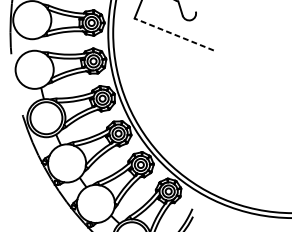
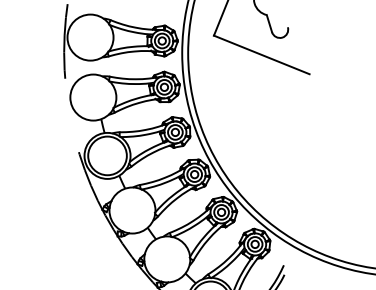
line: (173, 34) -> (261, 54), dashed -> solid

